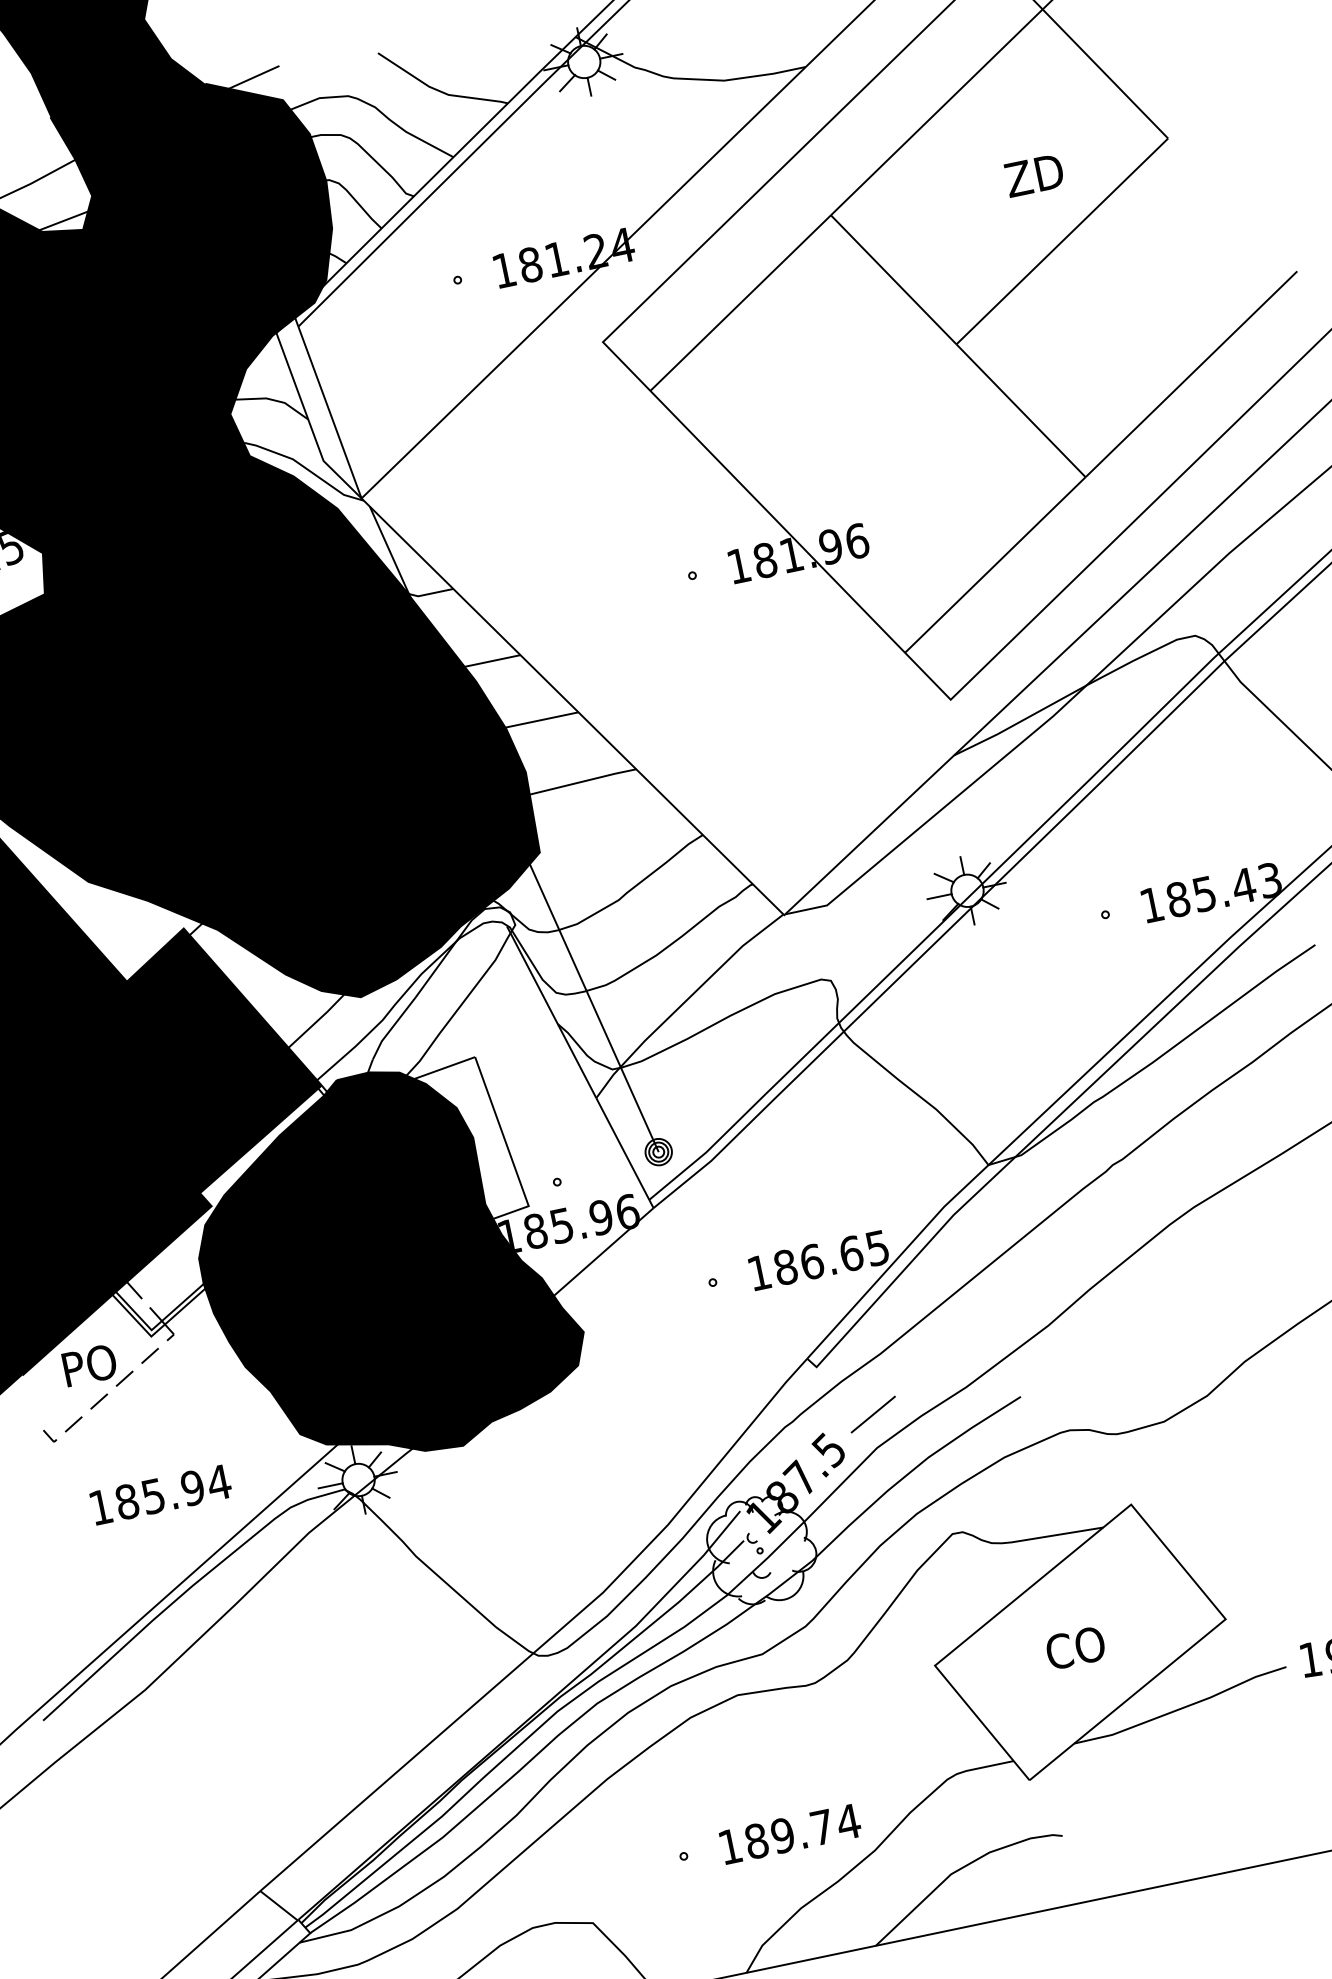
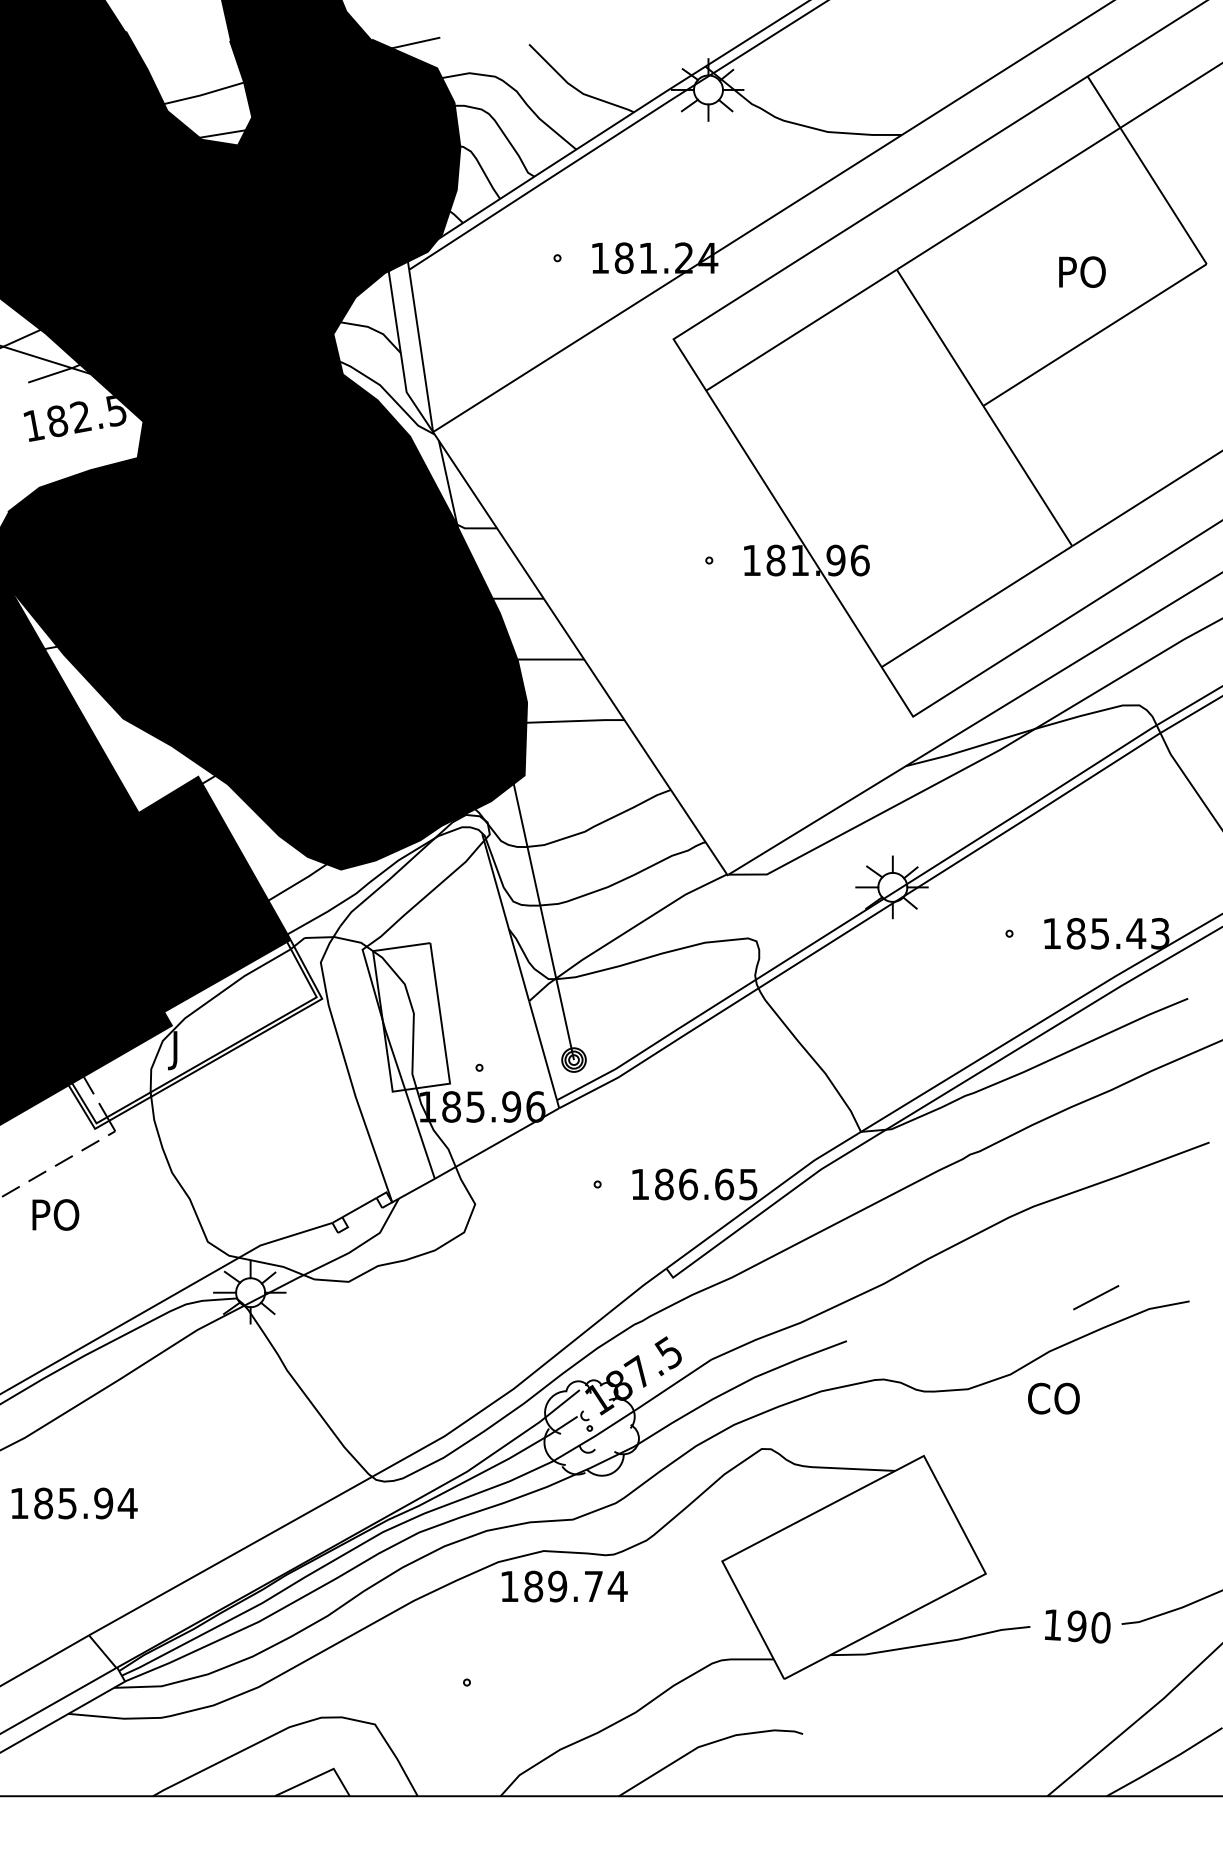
text: (1034, 174) -> (1082, 271), ZD -> PO
fill: (384, 1265) -> (312, 1109), removed
text: (89, 1365) -> (55, 1214), moved
line: (873, 1414) -> (1096, 1297), moved
text: (160, 1494) -> (74, 1503), moved
text: (1075, 1648) -> (1053, 1398), moved
text: (790, 1834) -> (564, 1586), moved

